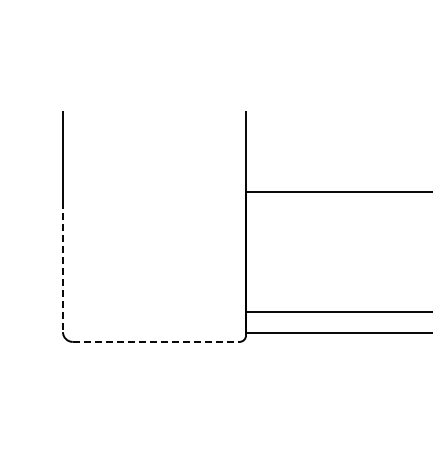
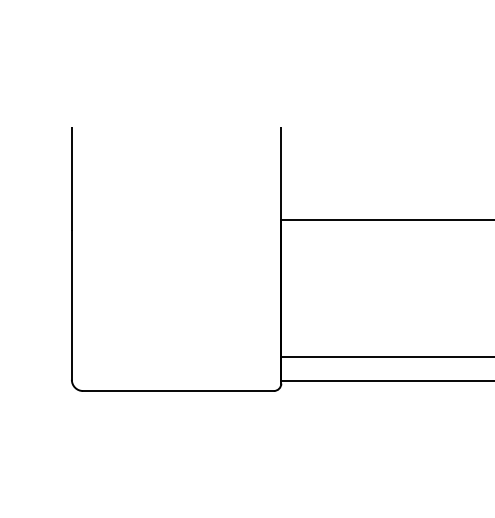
line: (62, 267) -> (71, 305), dashed -> solid
line: (156, 341) -> (178, 390), dashed -> solid

